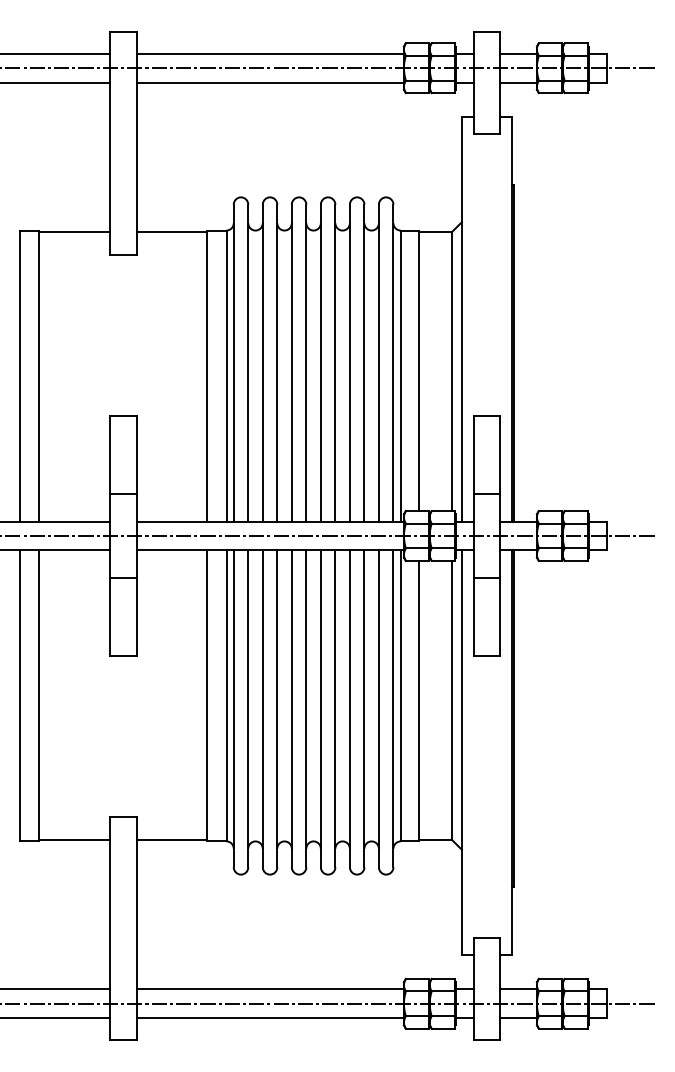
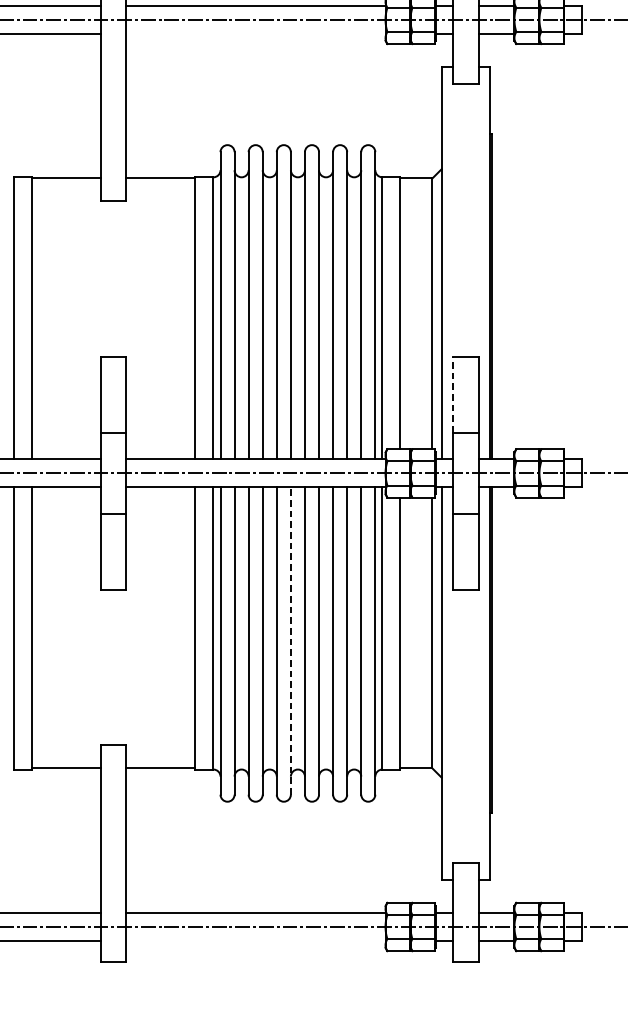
line: (269, 82) -> (255, 33), removed
line: (473, 454) -> (452, 394), solid -> dashed
line: (306, 708) -> (291, 640), solid -> dashed
line: (269, 1018) -> (255, 941), removed

